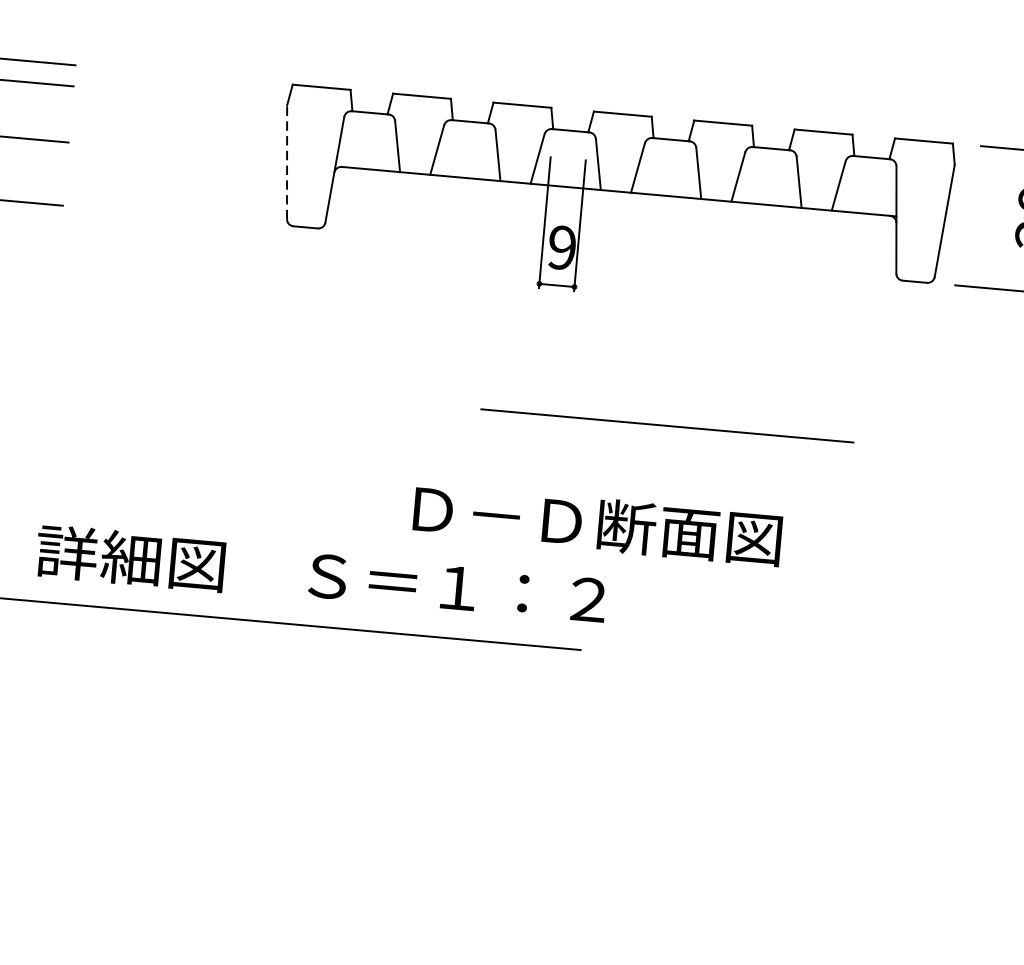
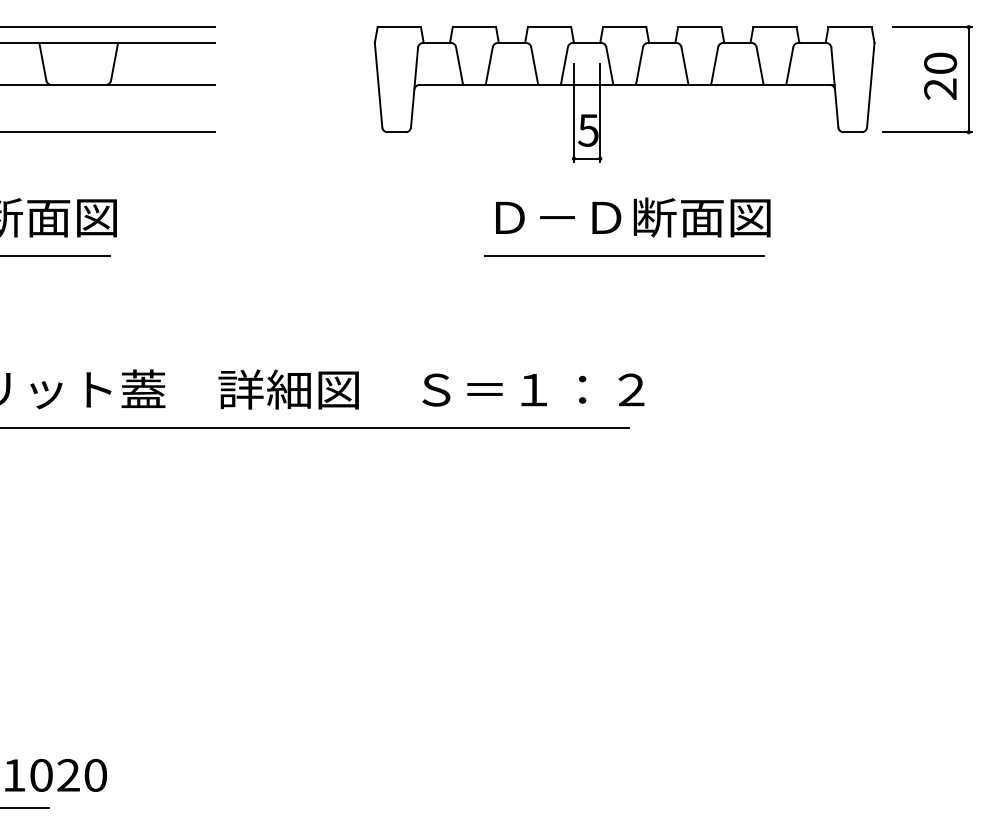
line: (287, 161) -> (378, 84), dashed -> solid
text: (562, 246) -> (588, 129), 9 -> 5
line: (667, 425) -> (624, 255), moved
text: (598, 524) -> (633, 217), moved

